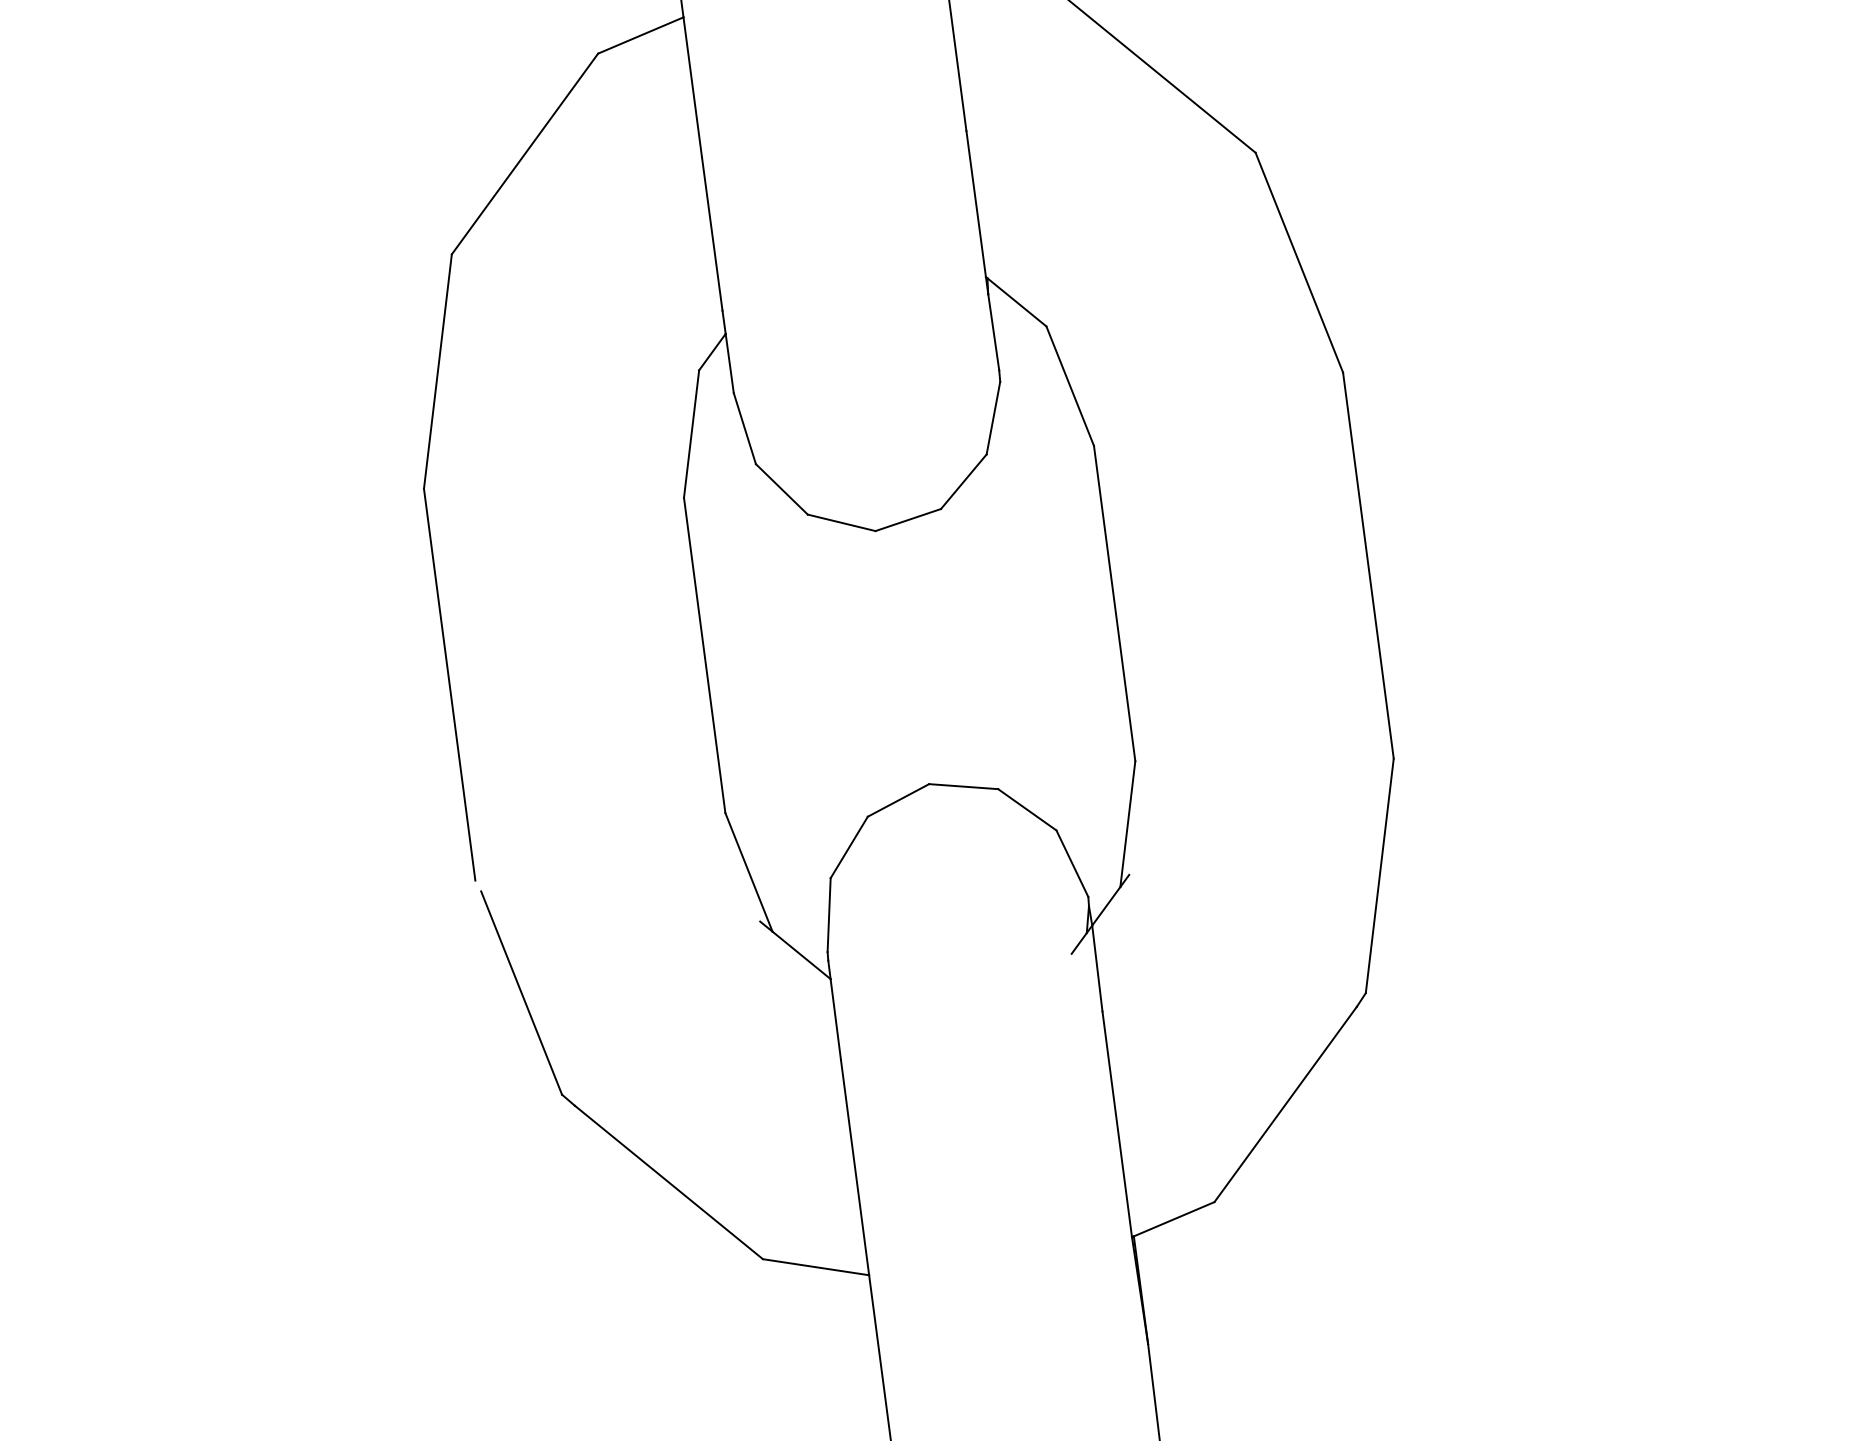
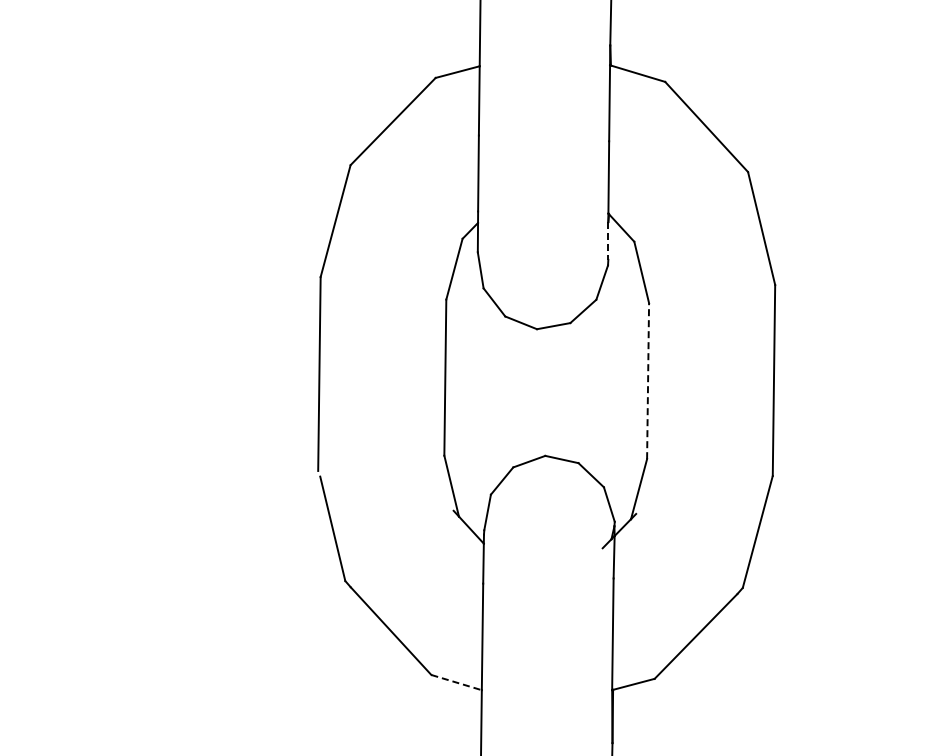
line: (993, 331) -> (608, 240), solid -> dashed
line: (1115, 602) -> (648, 380), solid -> dashed
line: (817, 1266) -> (457, 682), solid -> dashed

